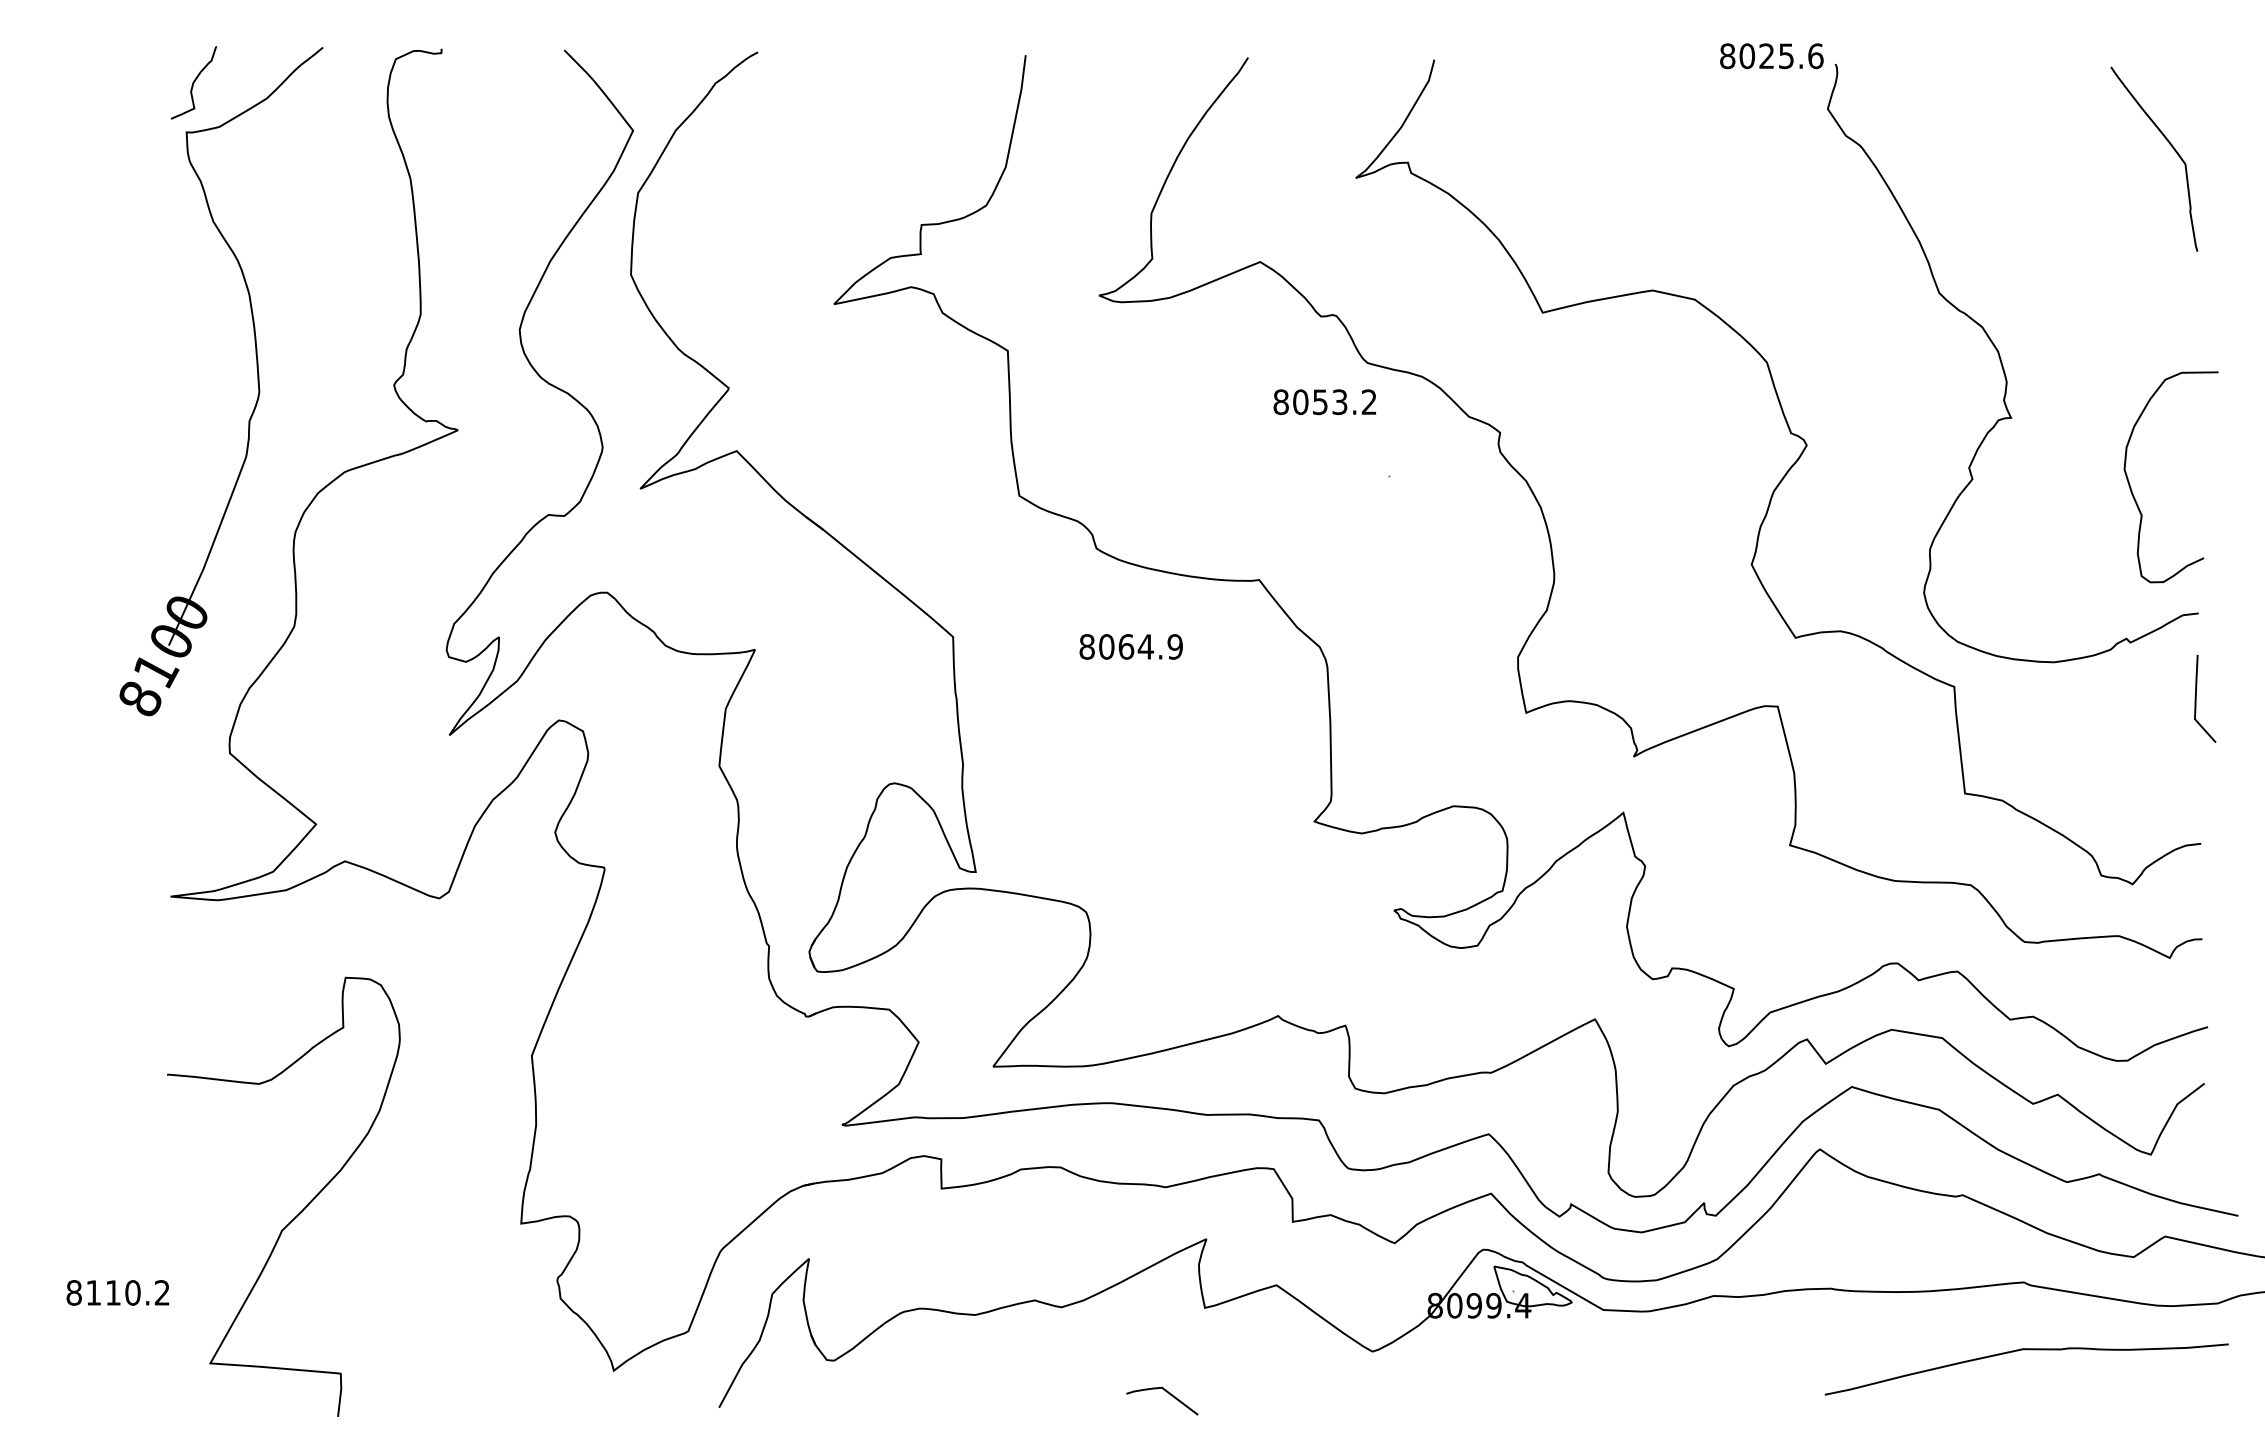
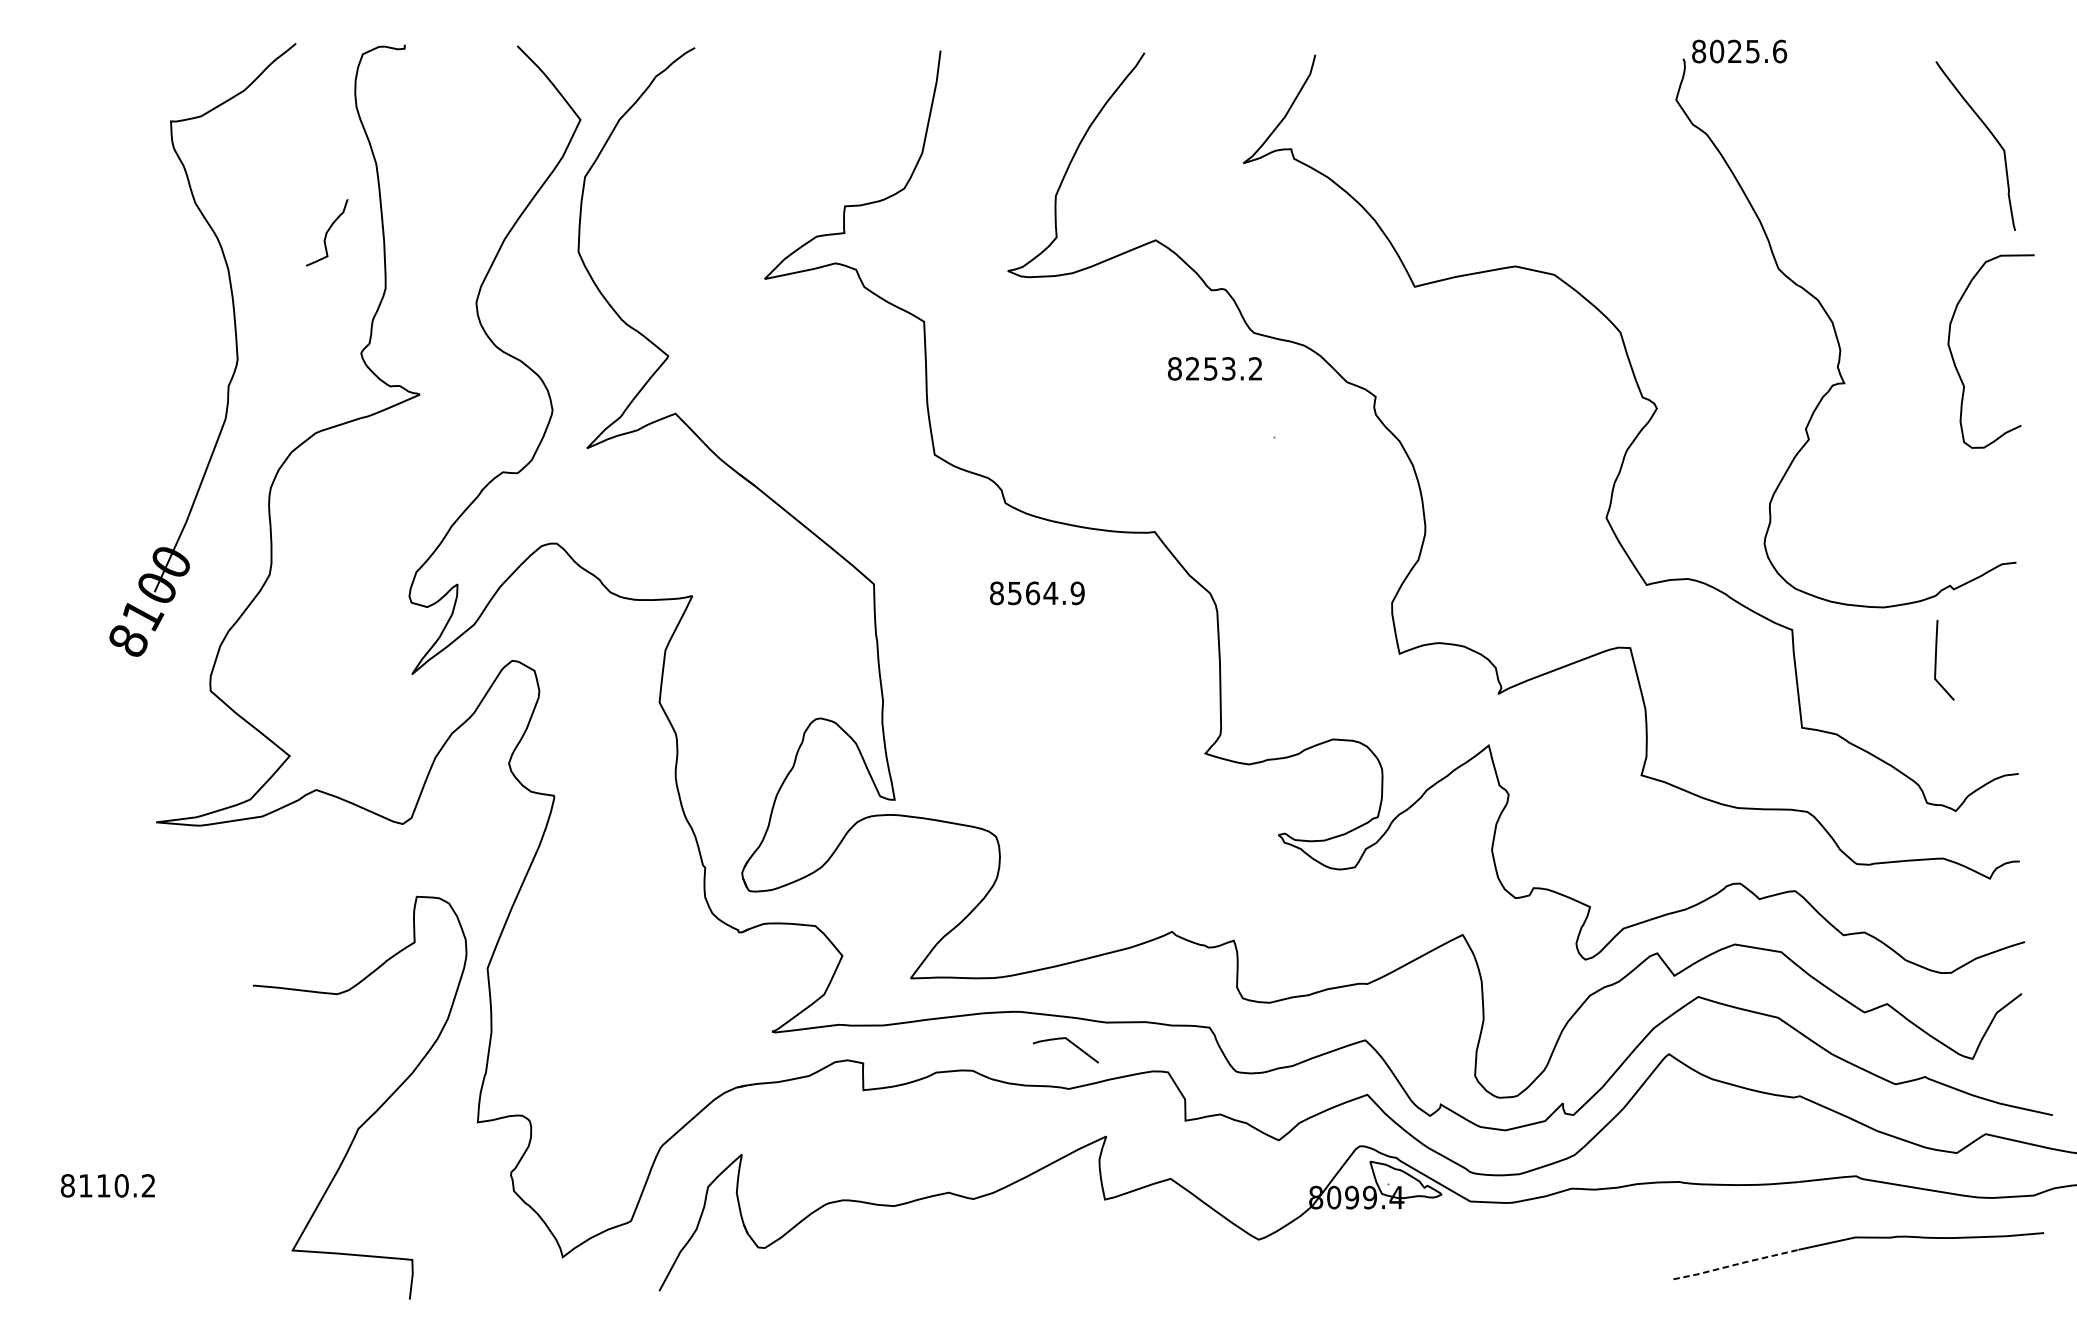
text: (1771, 56) -> (1739, 51), moved
curve: (193, 82) -> (326, 232), moved
text: (1300, 402) -> (1192, 369), 8053.2 -> 8253.2
curve: (2132, 490) -> (1955, 363), moved
text: (1106, 646) -> (1014, 592), 8064.9 -> 8564.9
line: (2196, 698) -> (1936, 659), moved
curve: (299, 1212) -> (374, 1112), moved
line: (1892, 1378) -> (1735, 1264), solid -> dashed
curve: (1167, 1393) -> (1070, 1043), moved

